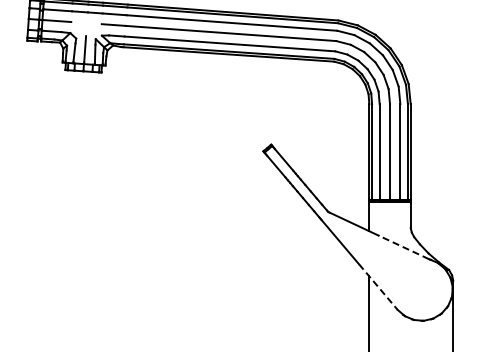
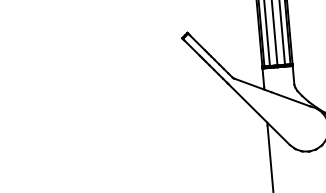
line: (403, 247) -> (290, 99), dashed -> solid
line: (378, 287) -> (274, 130), dashed -> solid

